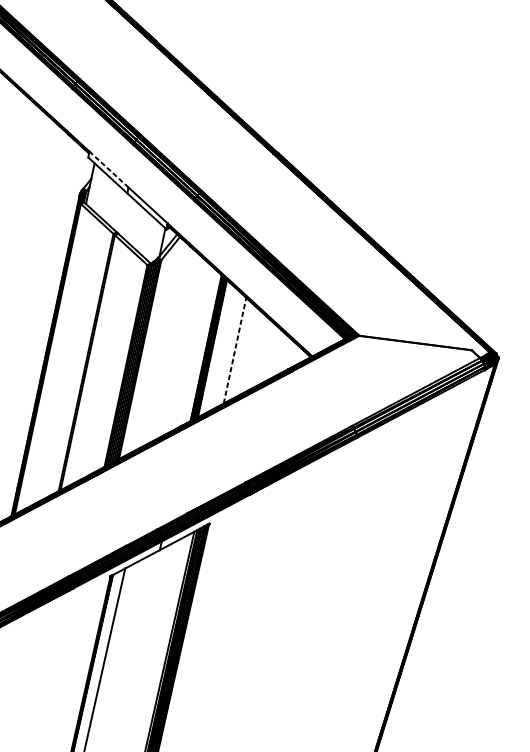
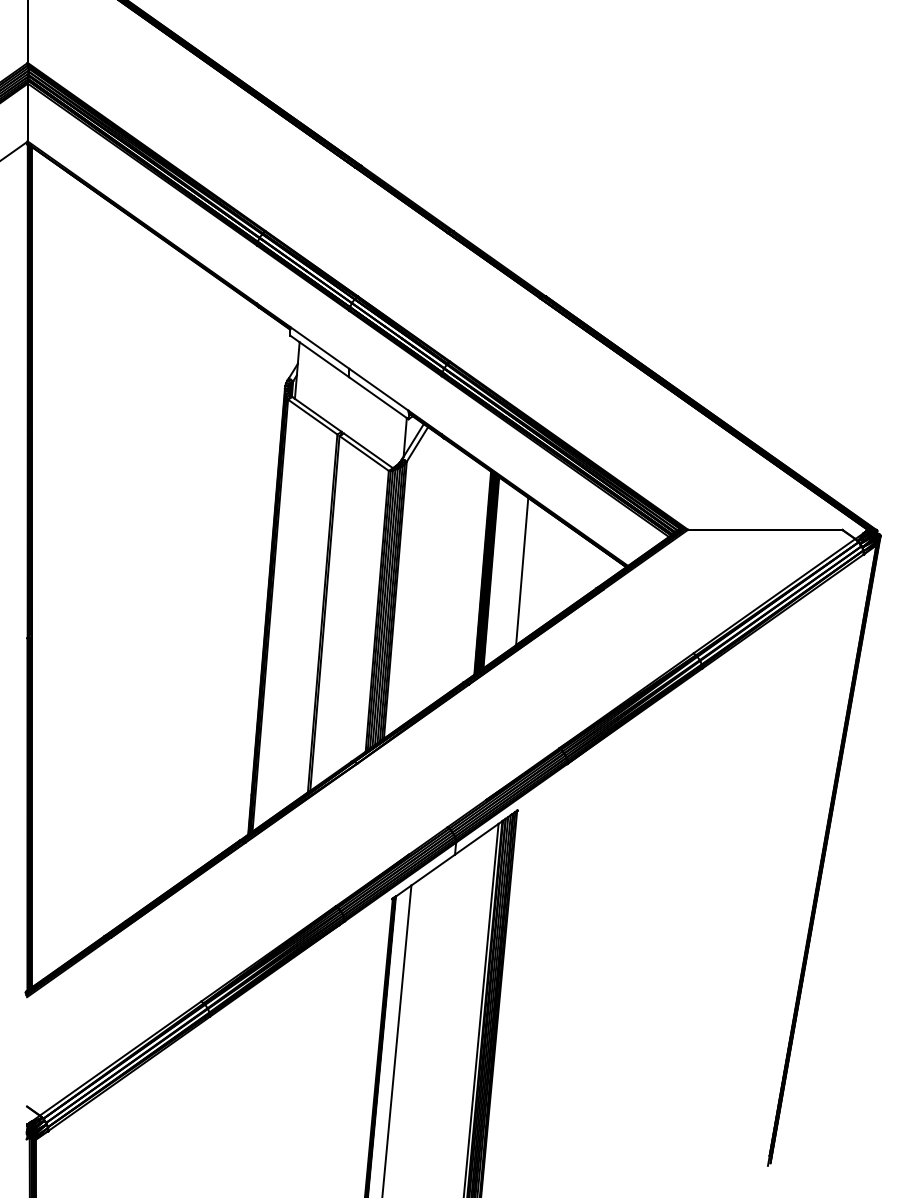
line: (109, 169) -> (320, 348), dashed -> solid
line: (235, 350) -> (522, 571), dashed -> solid

